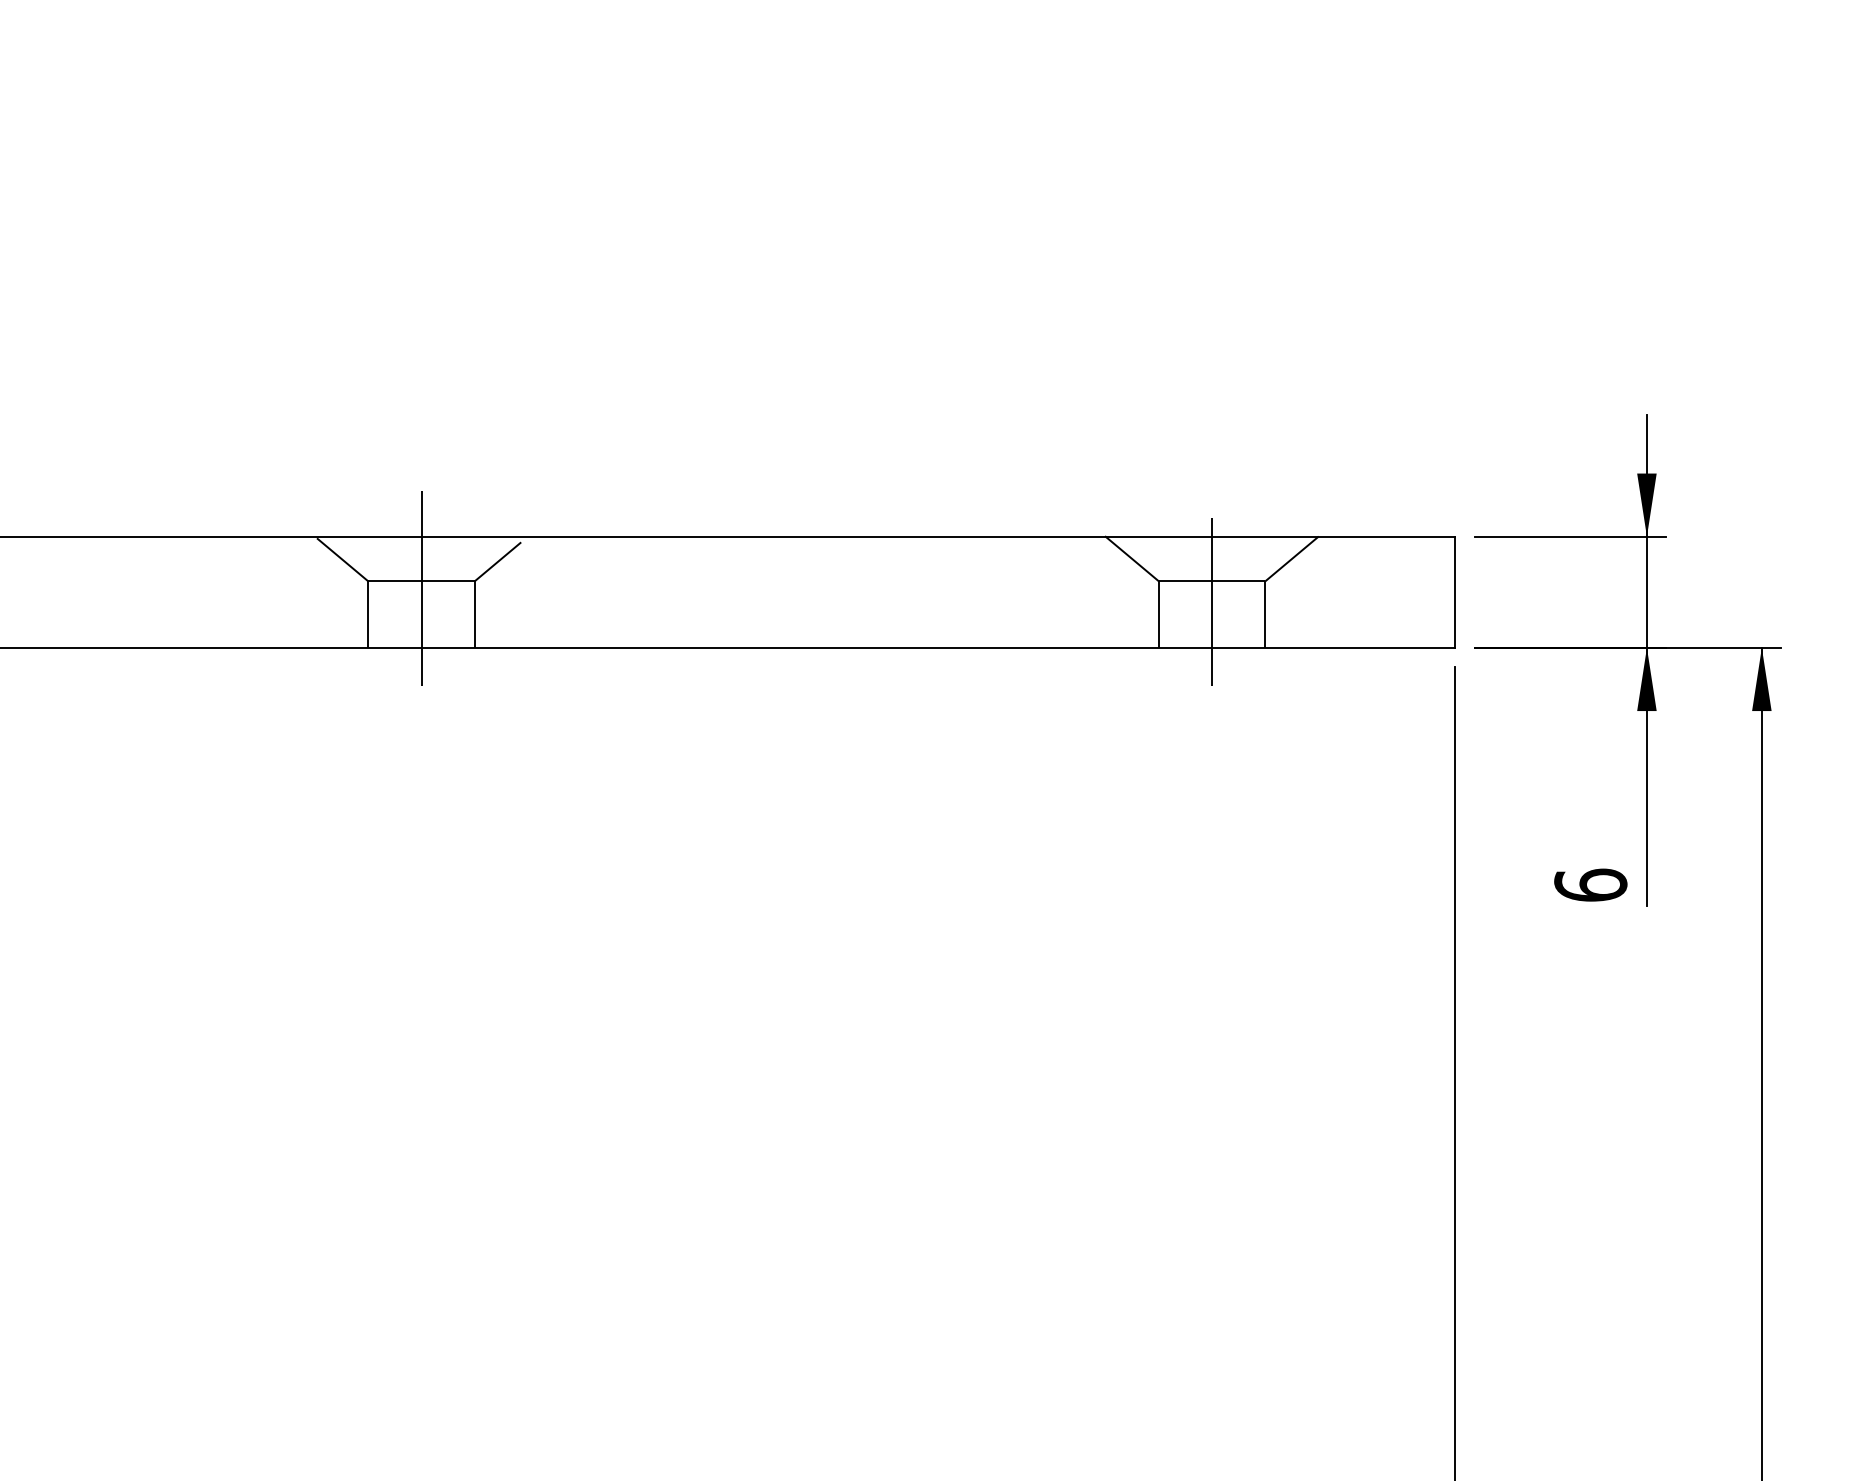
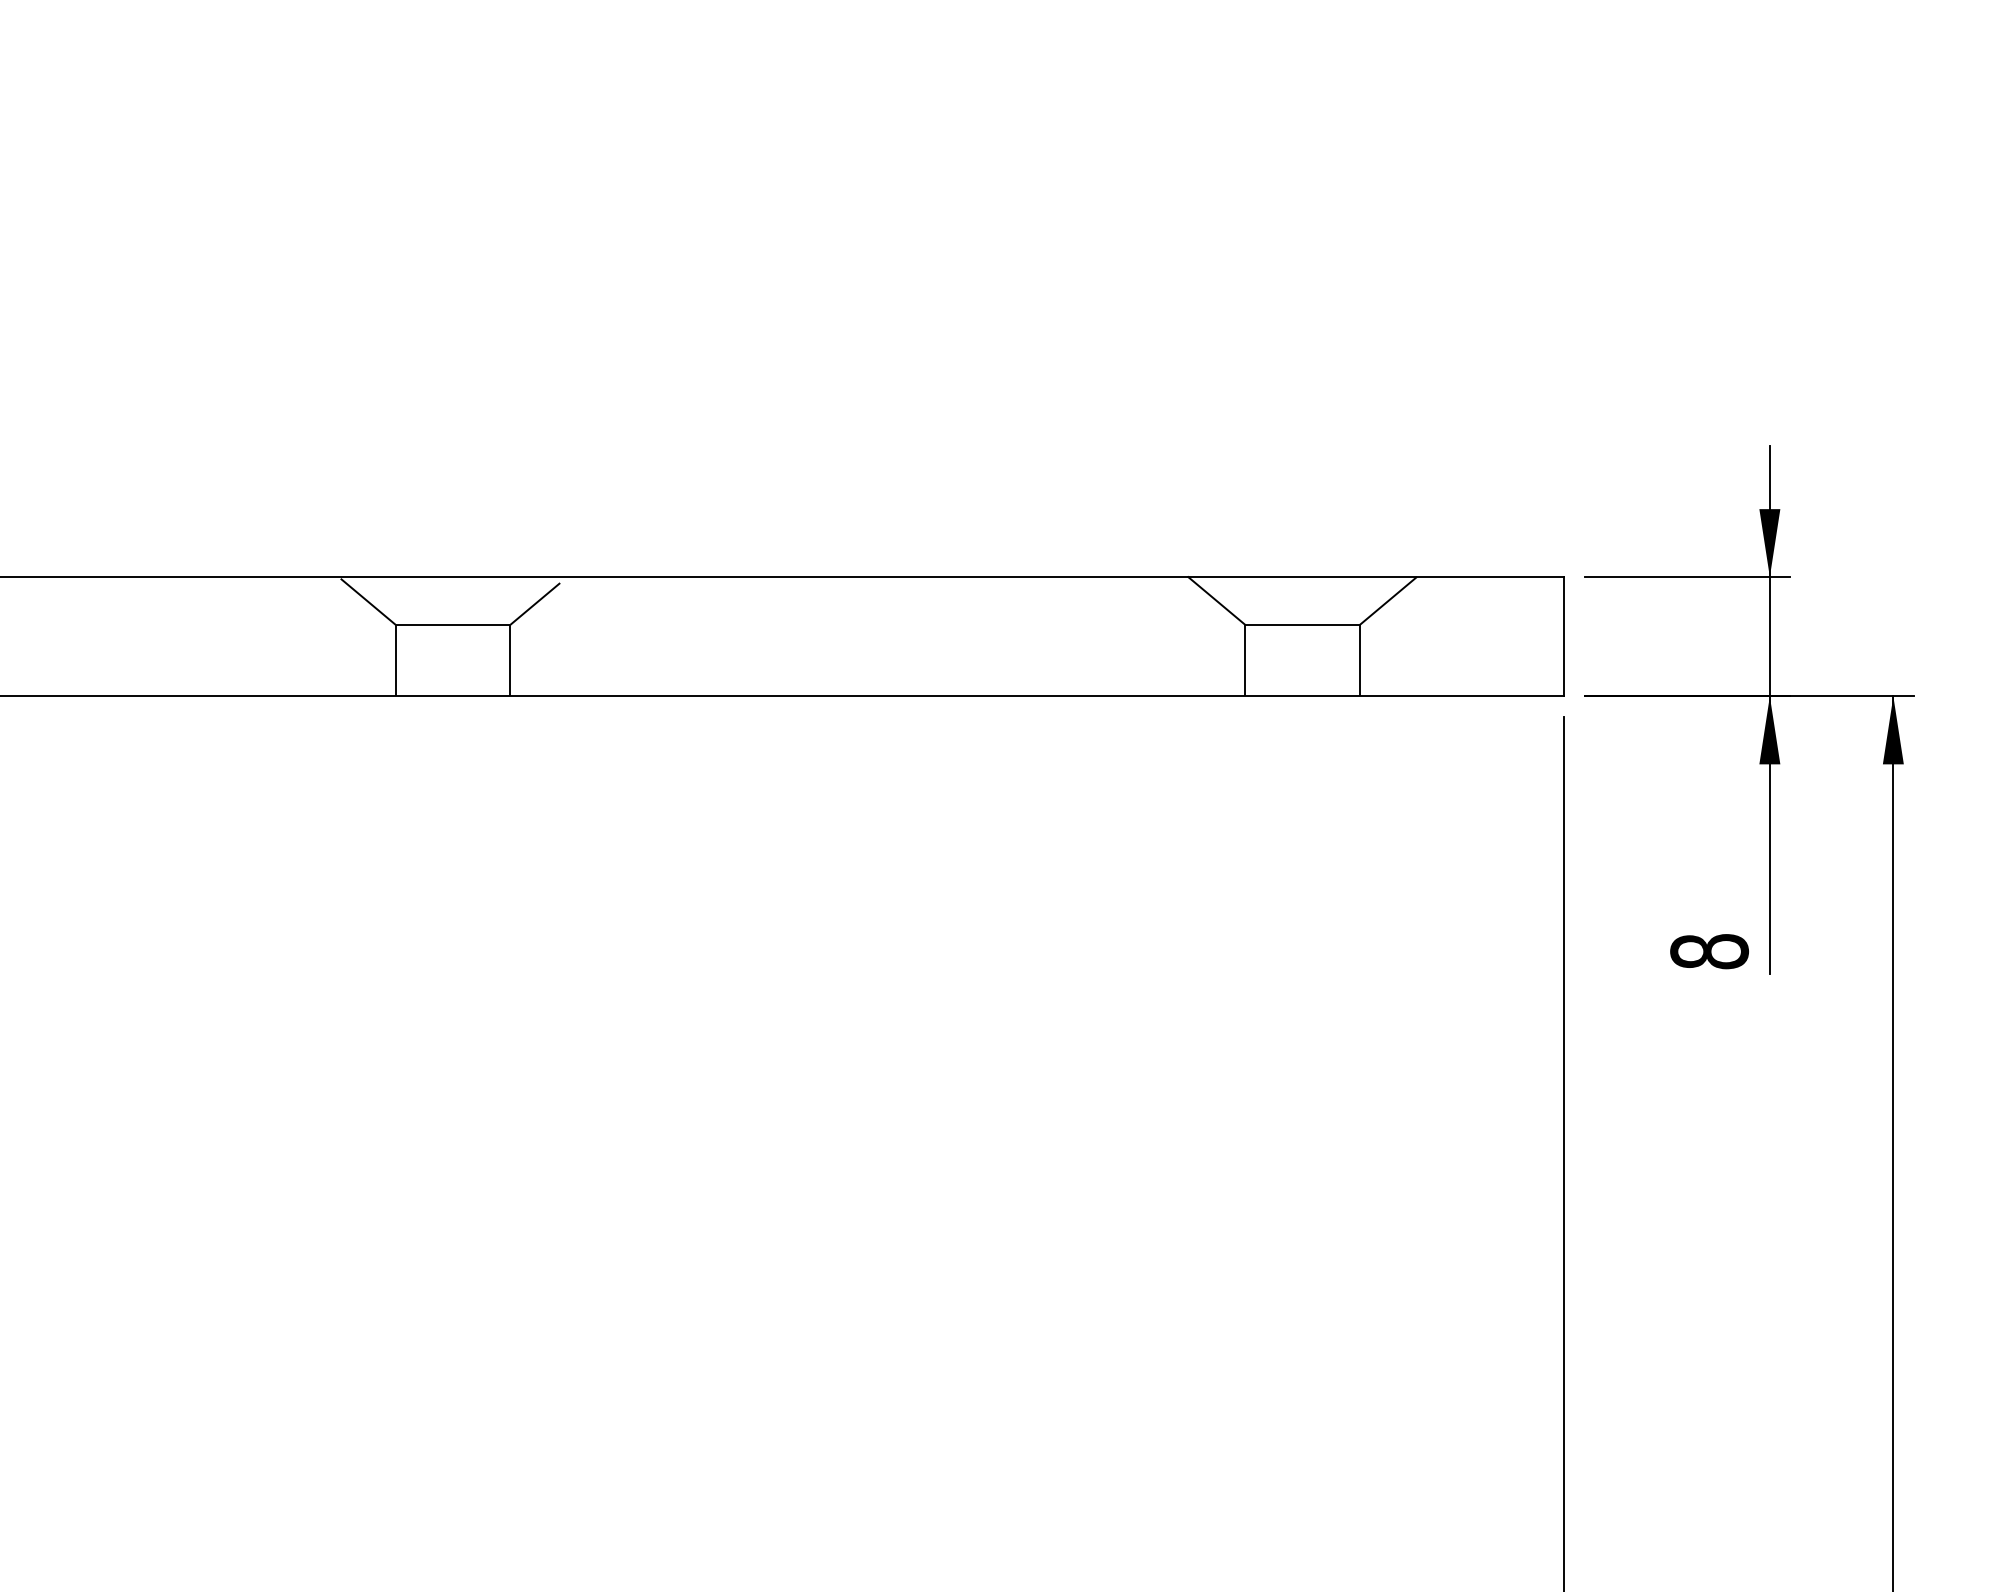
line: (421, 588) -> (453, 632), removed
line: (1212, 601) -> (1302, 646), removed
text: (1590, 885) -> (1709, 951), 6 -> 8

